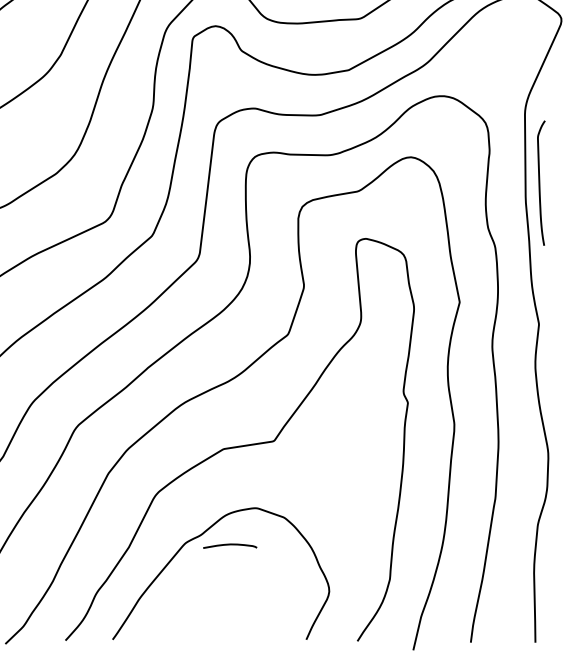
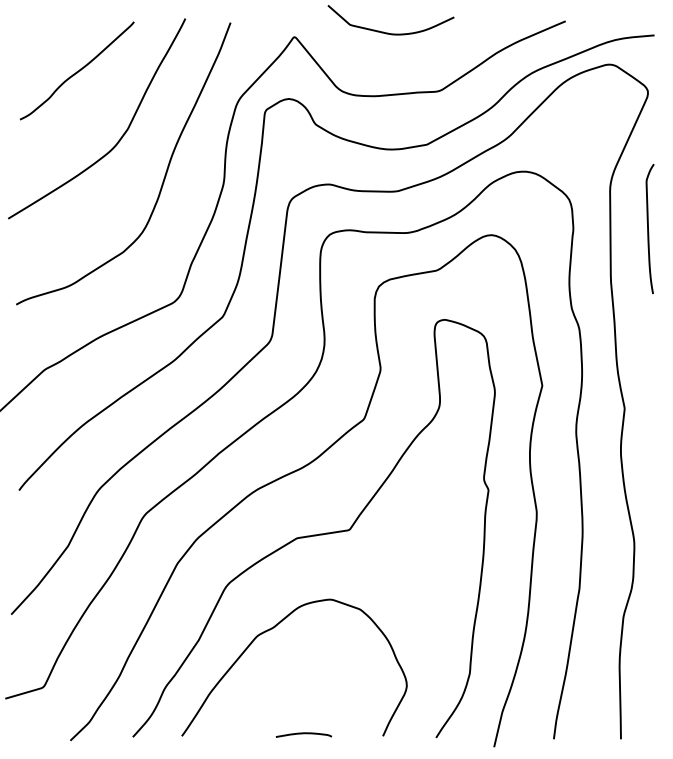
curve: (539, 183) -> (648, 229), moved
curve: (229, 545) -> (303, 734), moved

